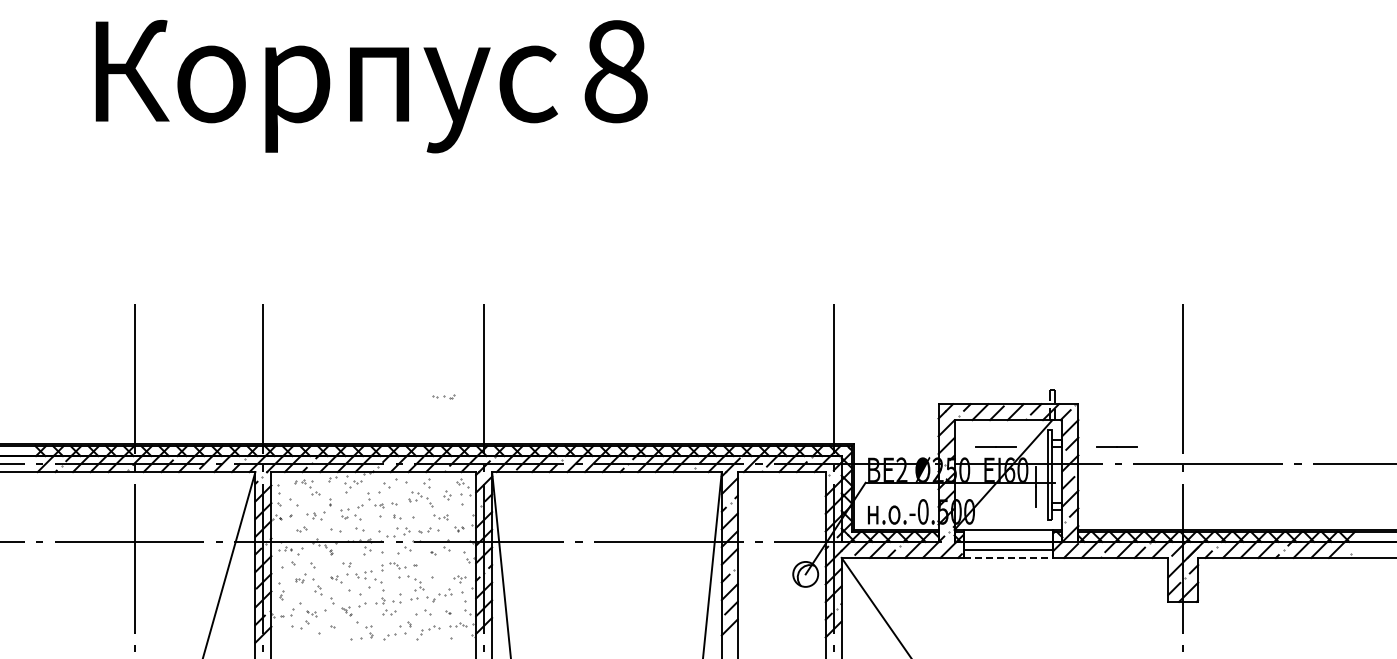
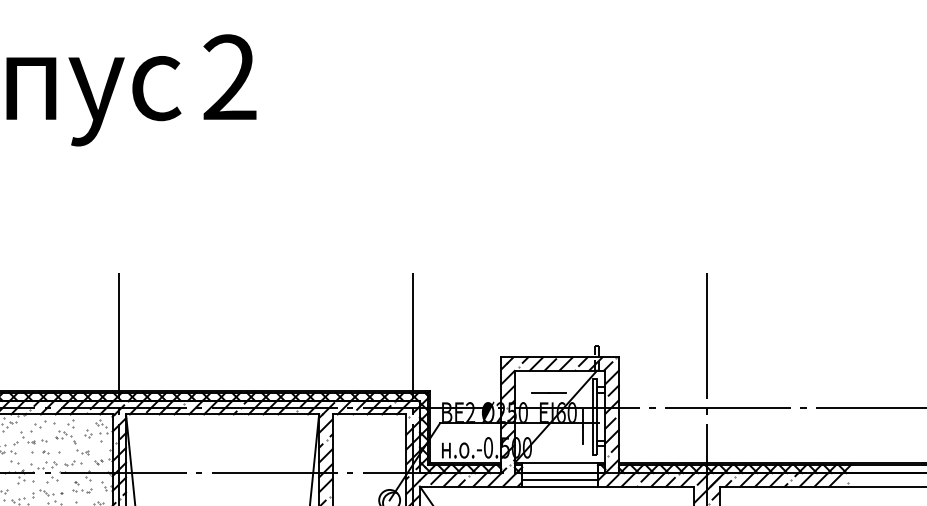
text: (615, 71) -> (229, 77), 8 -> 2
part: (443, 396) -> (81, 490), moved
line: (1116, 446) -> (650, 392), removed
line: (1008, 557) -> (560, 486), dashed -> solid

